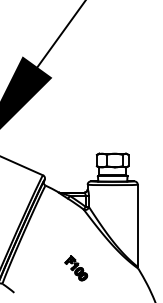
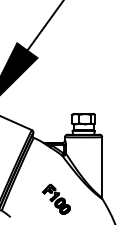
part: (76, 268) -> (56, 199), size x1.67

